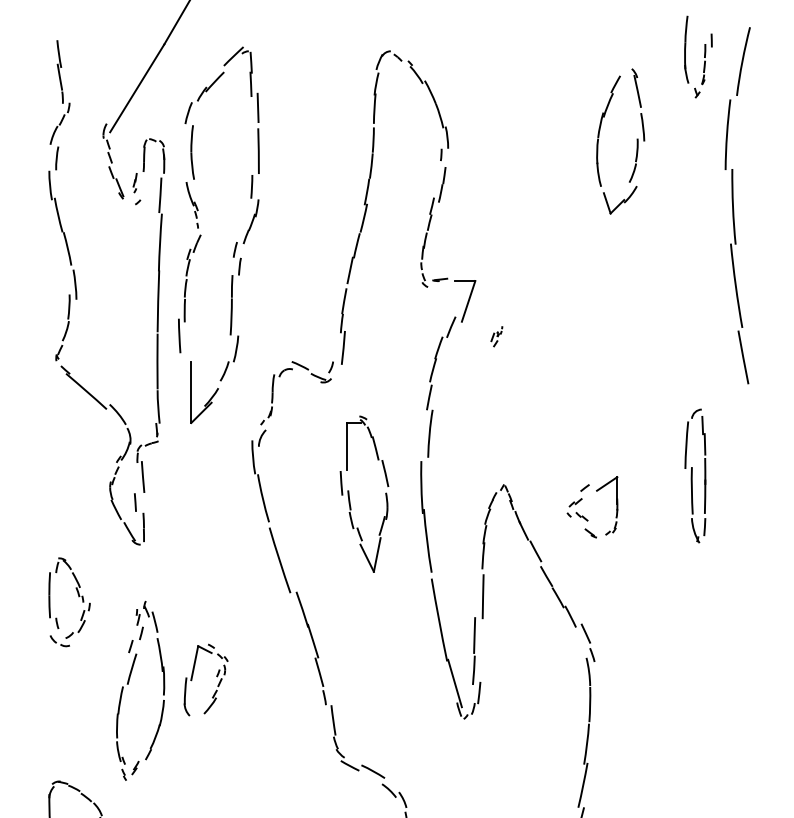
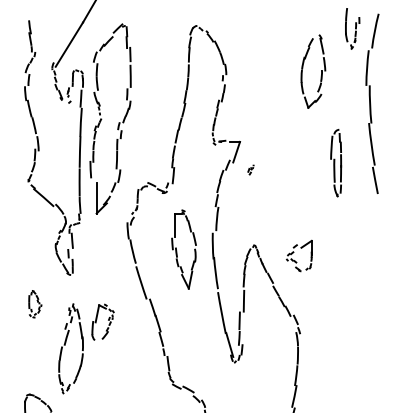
part: (696, 476) -> (336, 163), moved
part: (70, 603) -> (35, 304), size x0.6
part: (204, 678) -> (102, 321), moved

